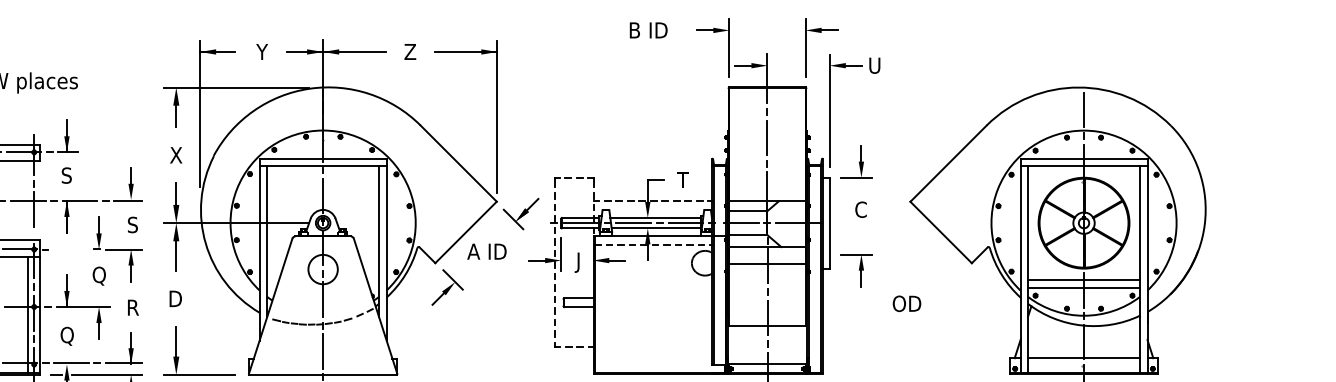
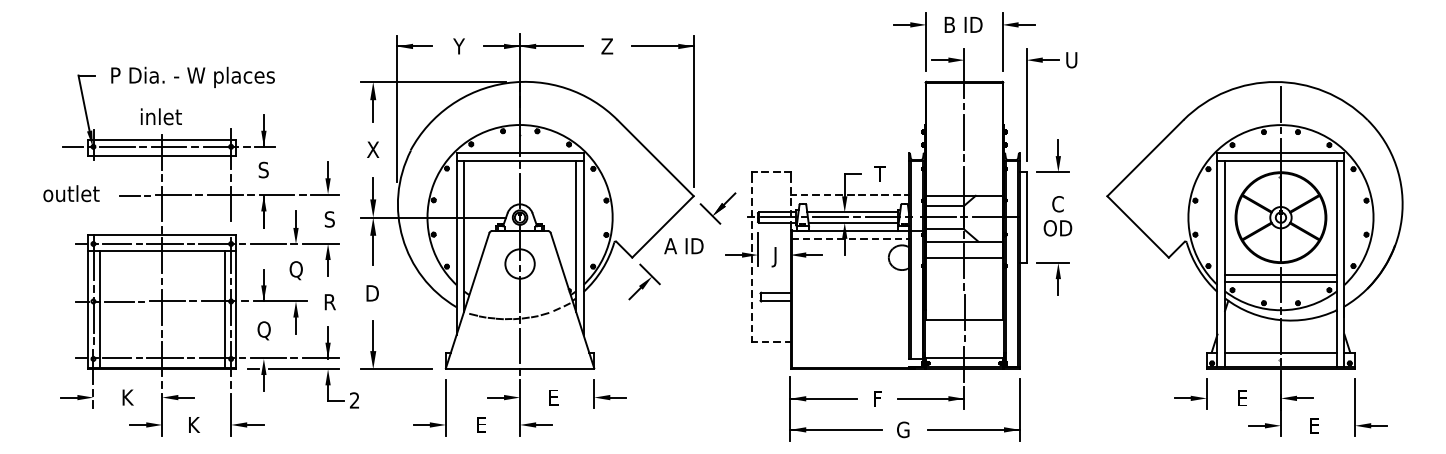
text: (648, 30) -> (963, 24), moved
line: (71, 249) -> (268, 243), added
part: (855, 270) -> (1052, 278), moved
text: (906, 304) -> (1057, 228), moved

